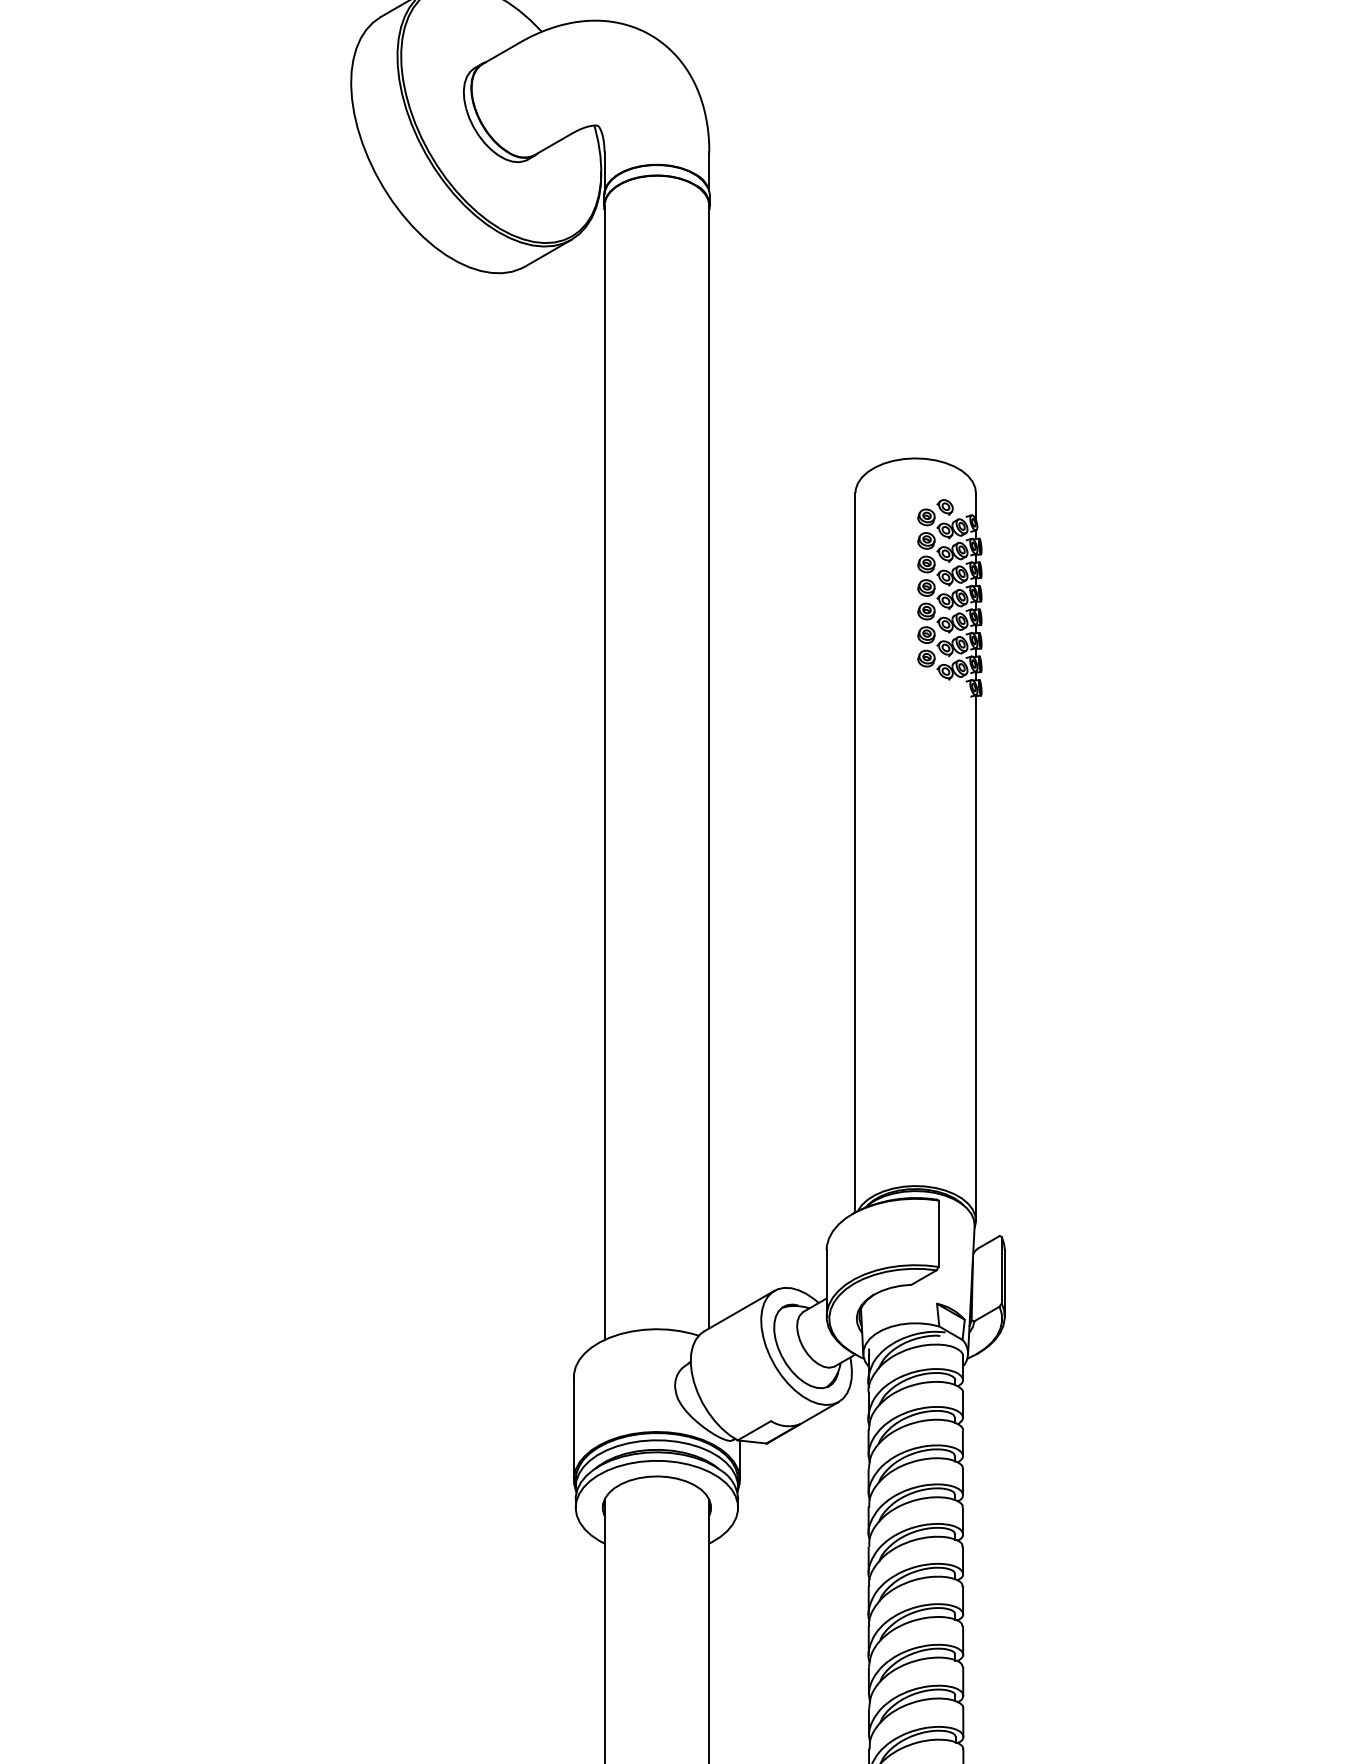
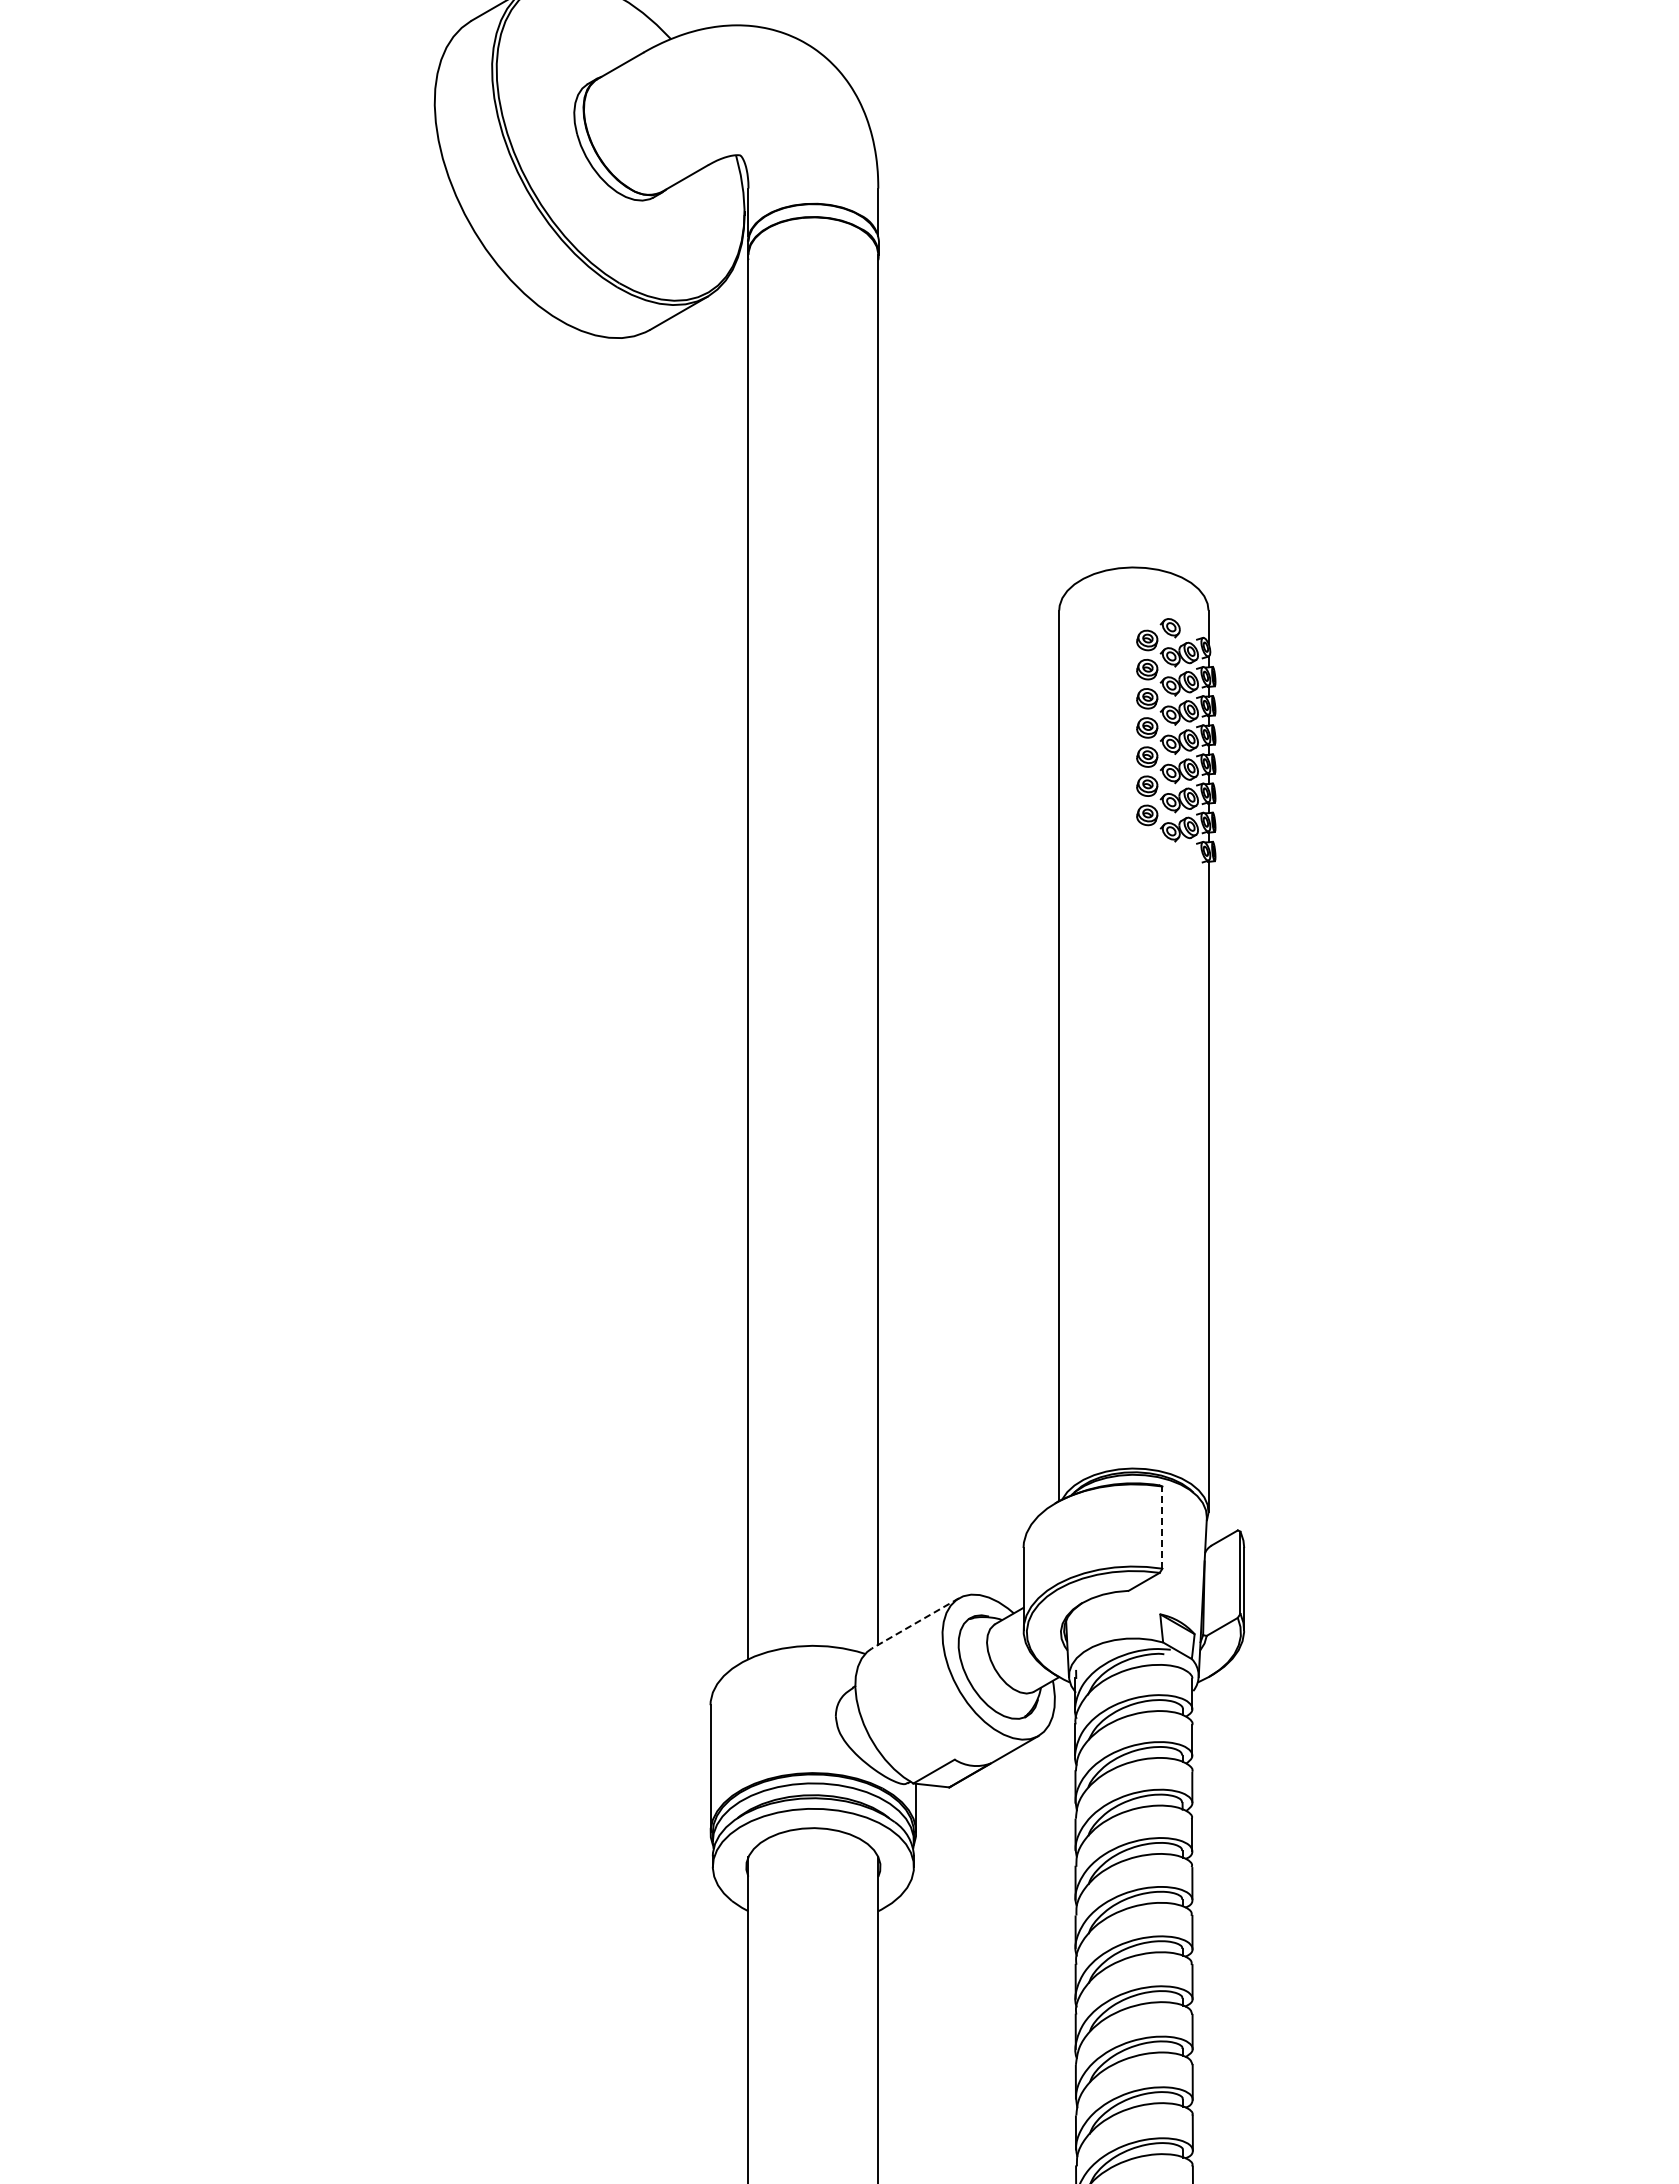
line: (938, 1233) -> (1162, 1527), solid -> dashed
line: (738, 1311) -> (914, 1623), solid -> dashed

